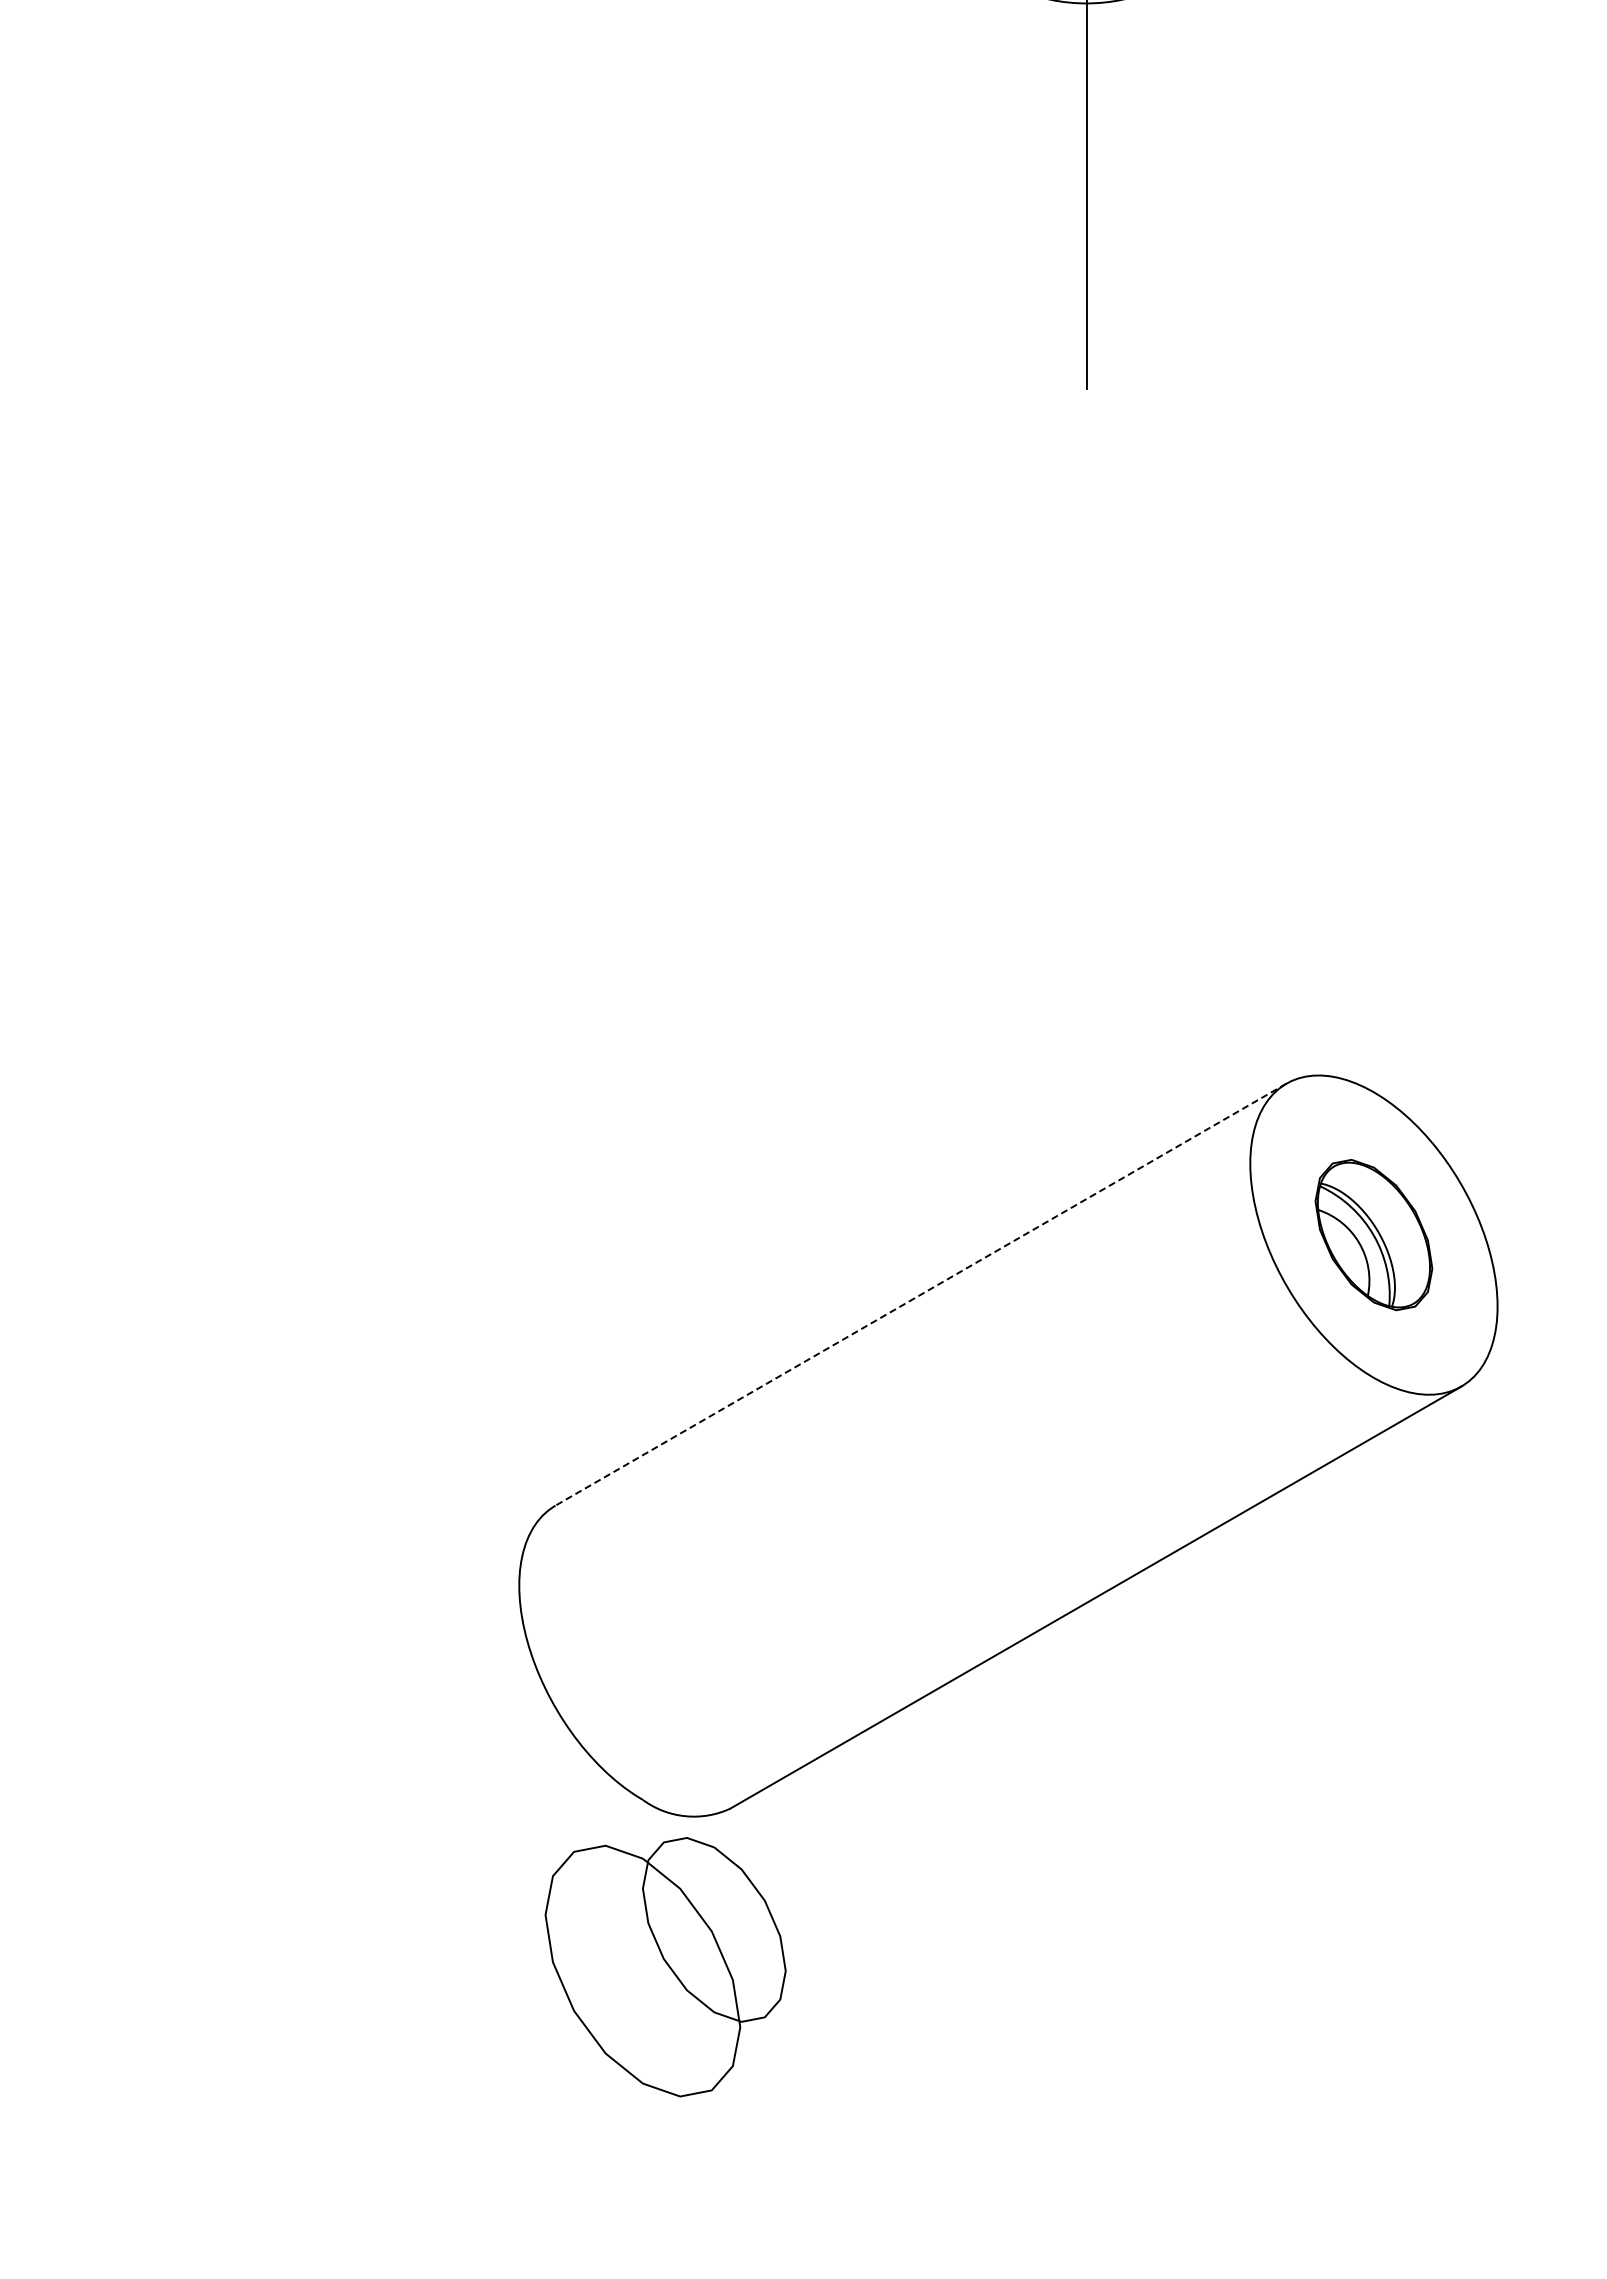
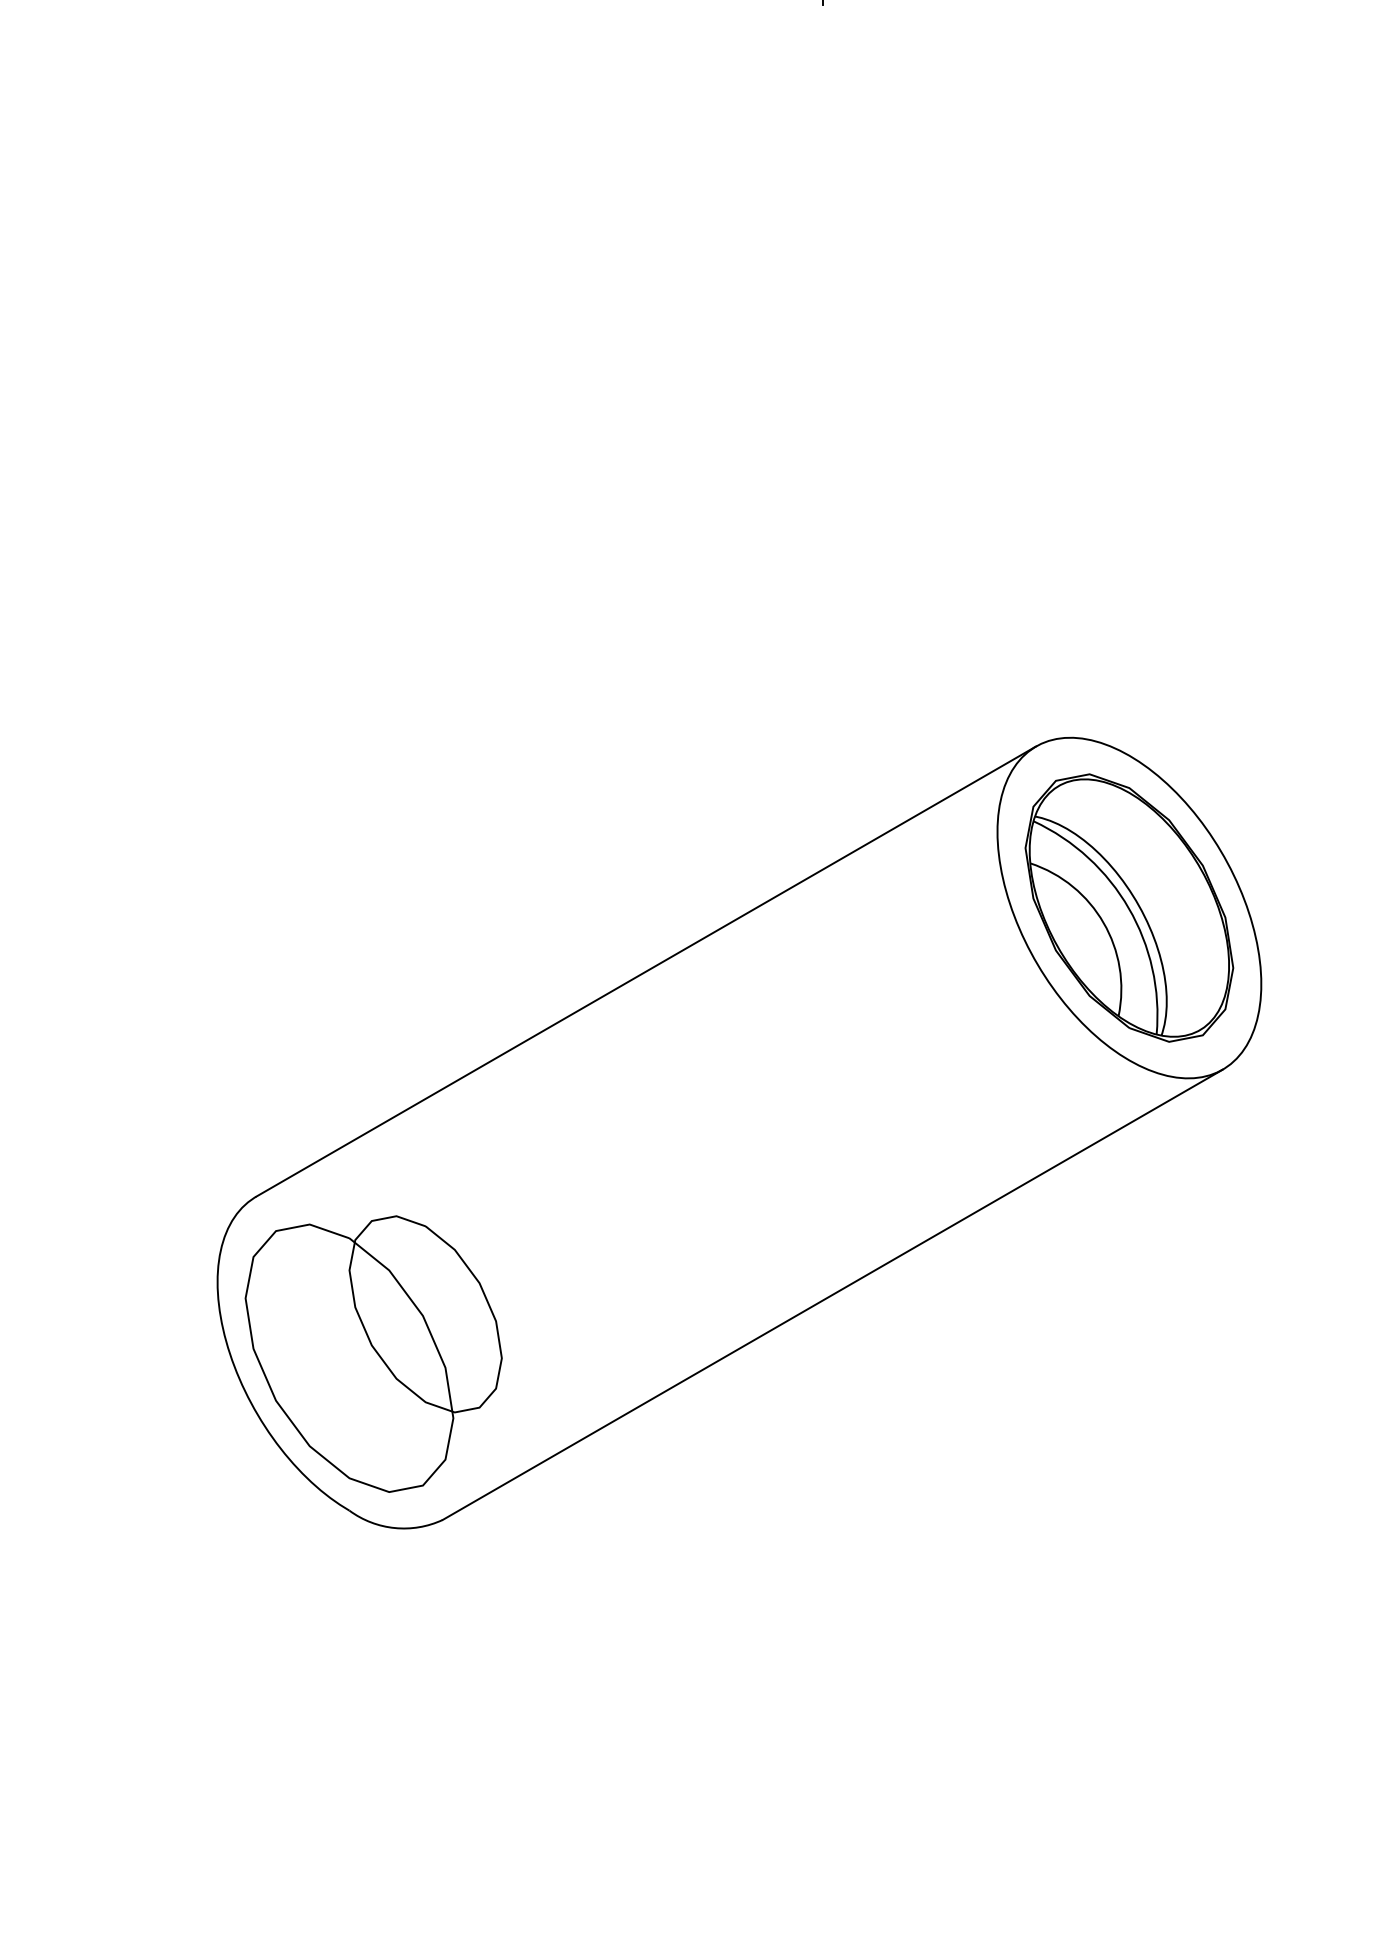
part: (1373, 1234) -> (1128, 907), size x1.67
line: (920, 1294) -> (645, 971), dashed -> solid
part: (665, 1967) -> (373, 1354), moved

